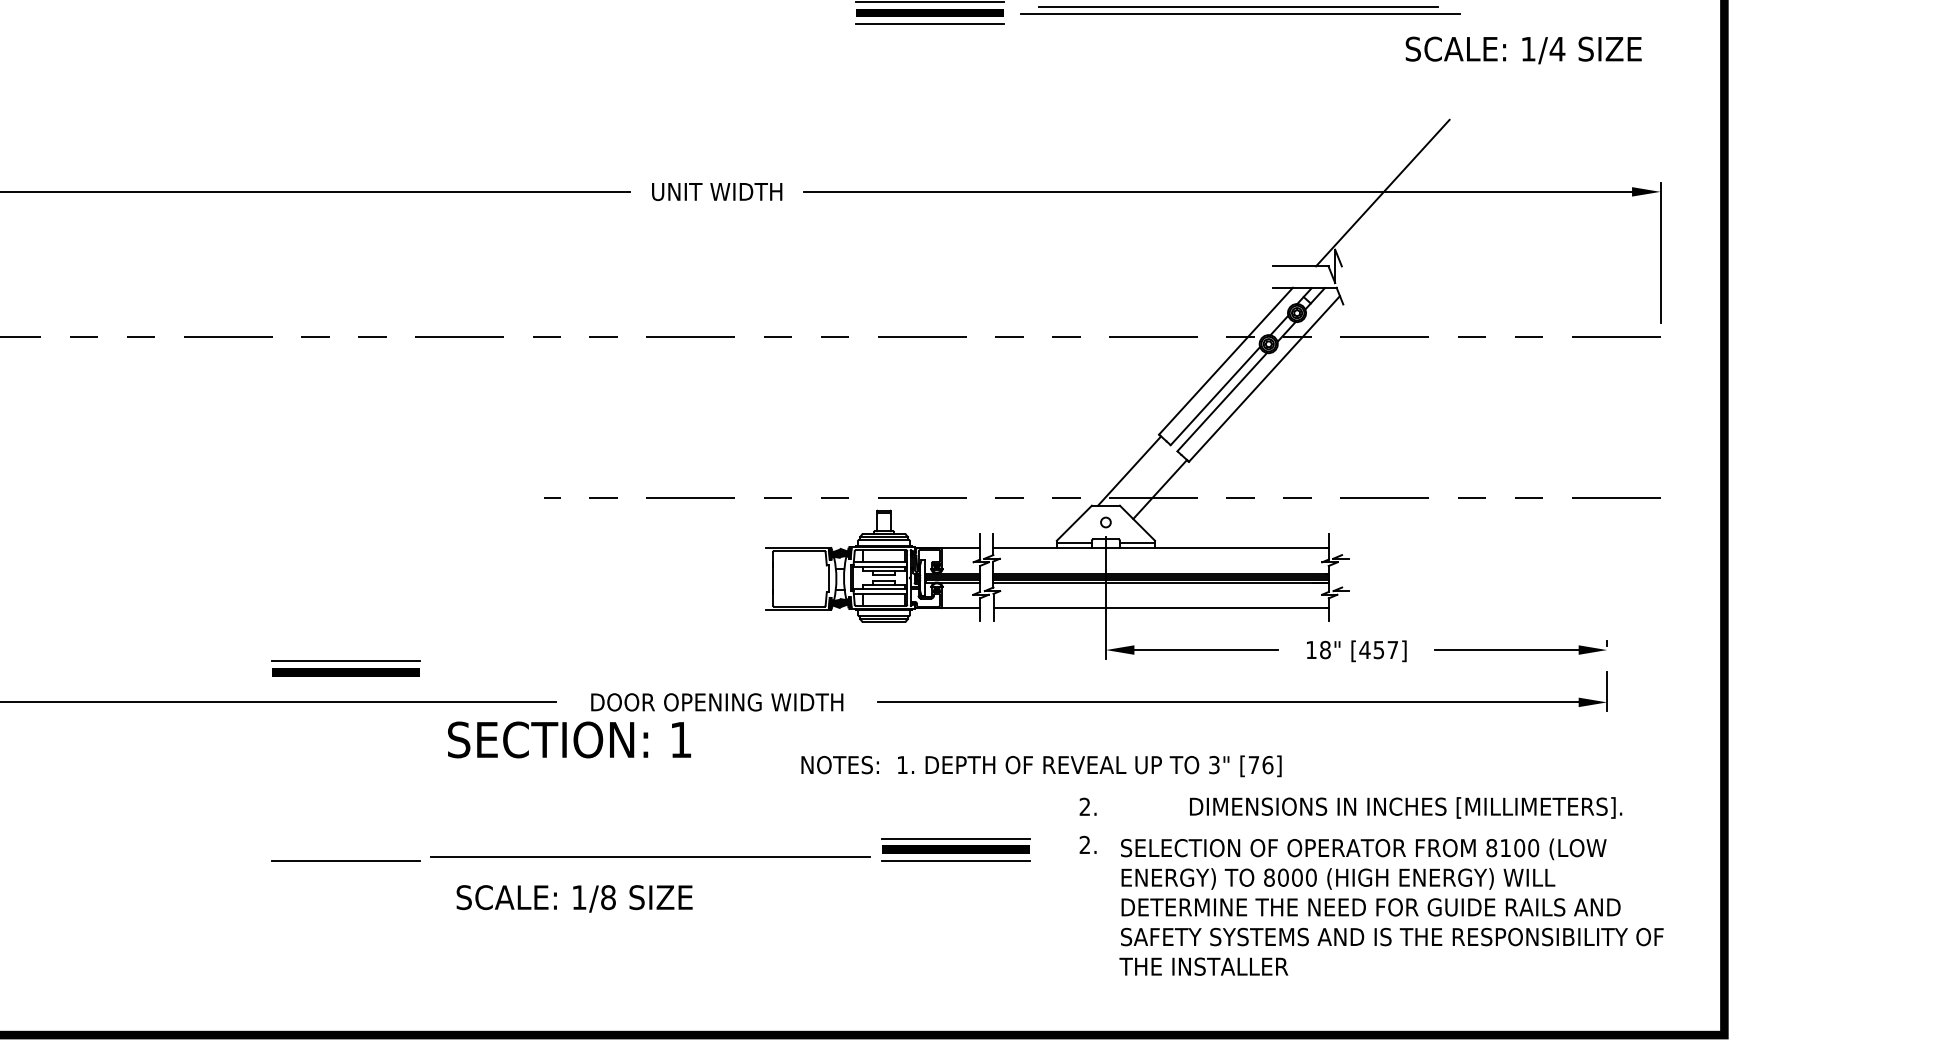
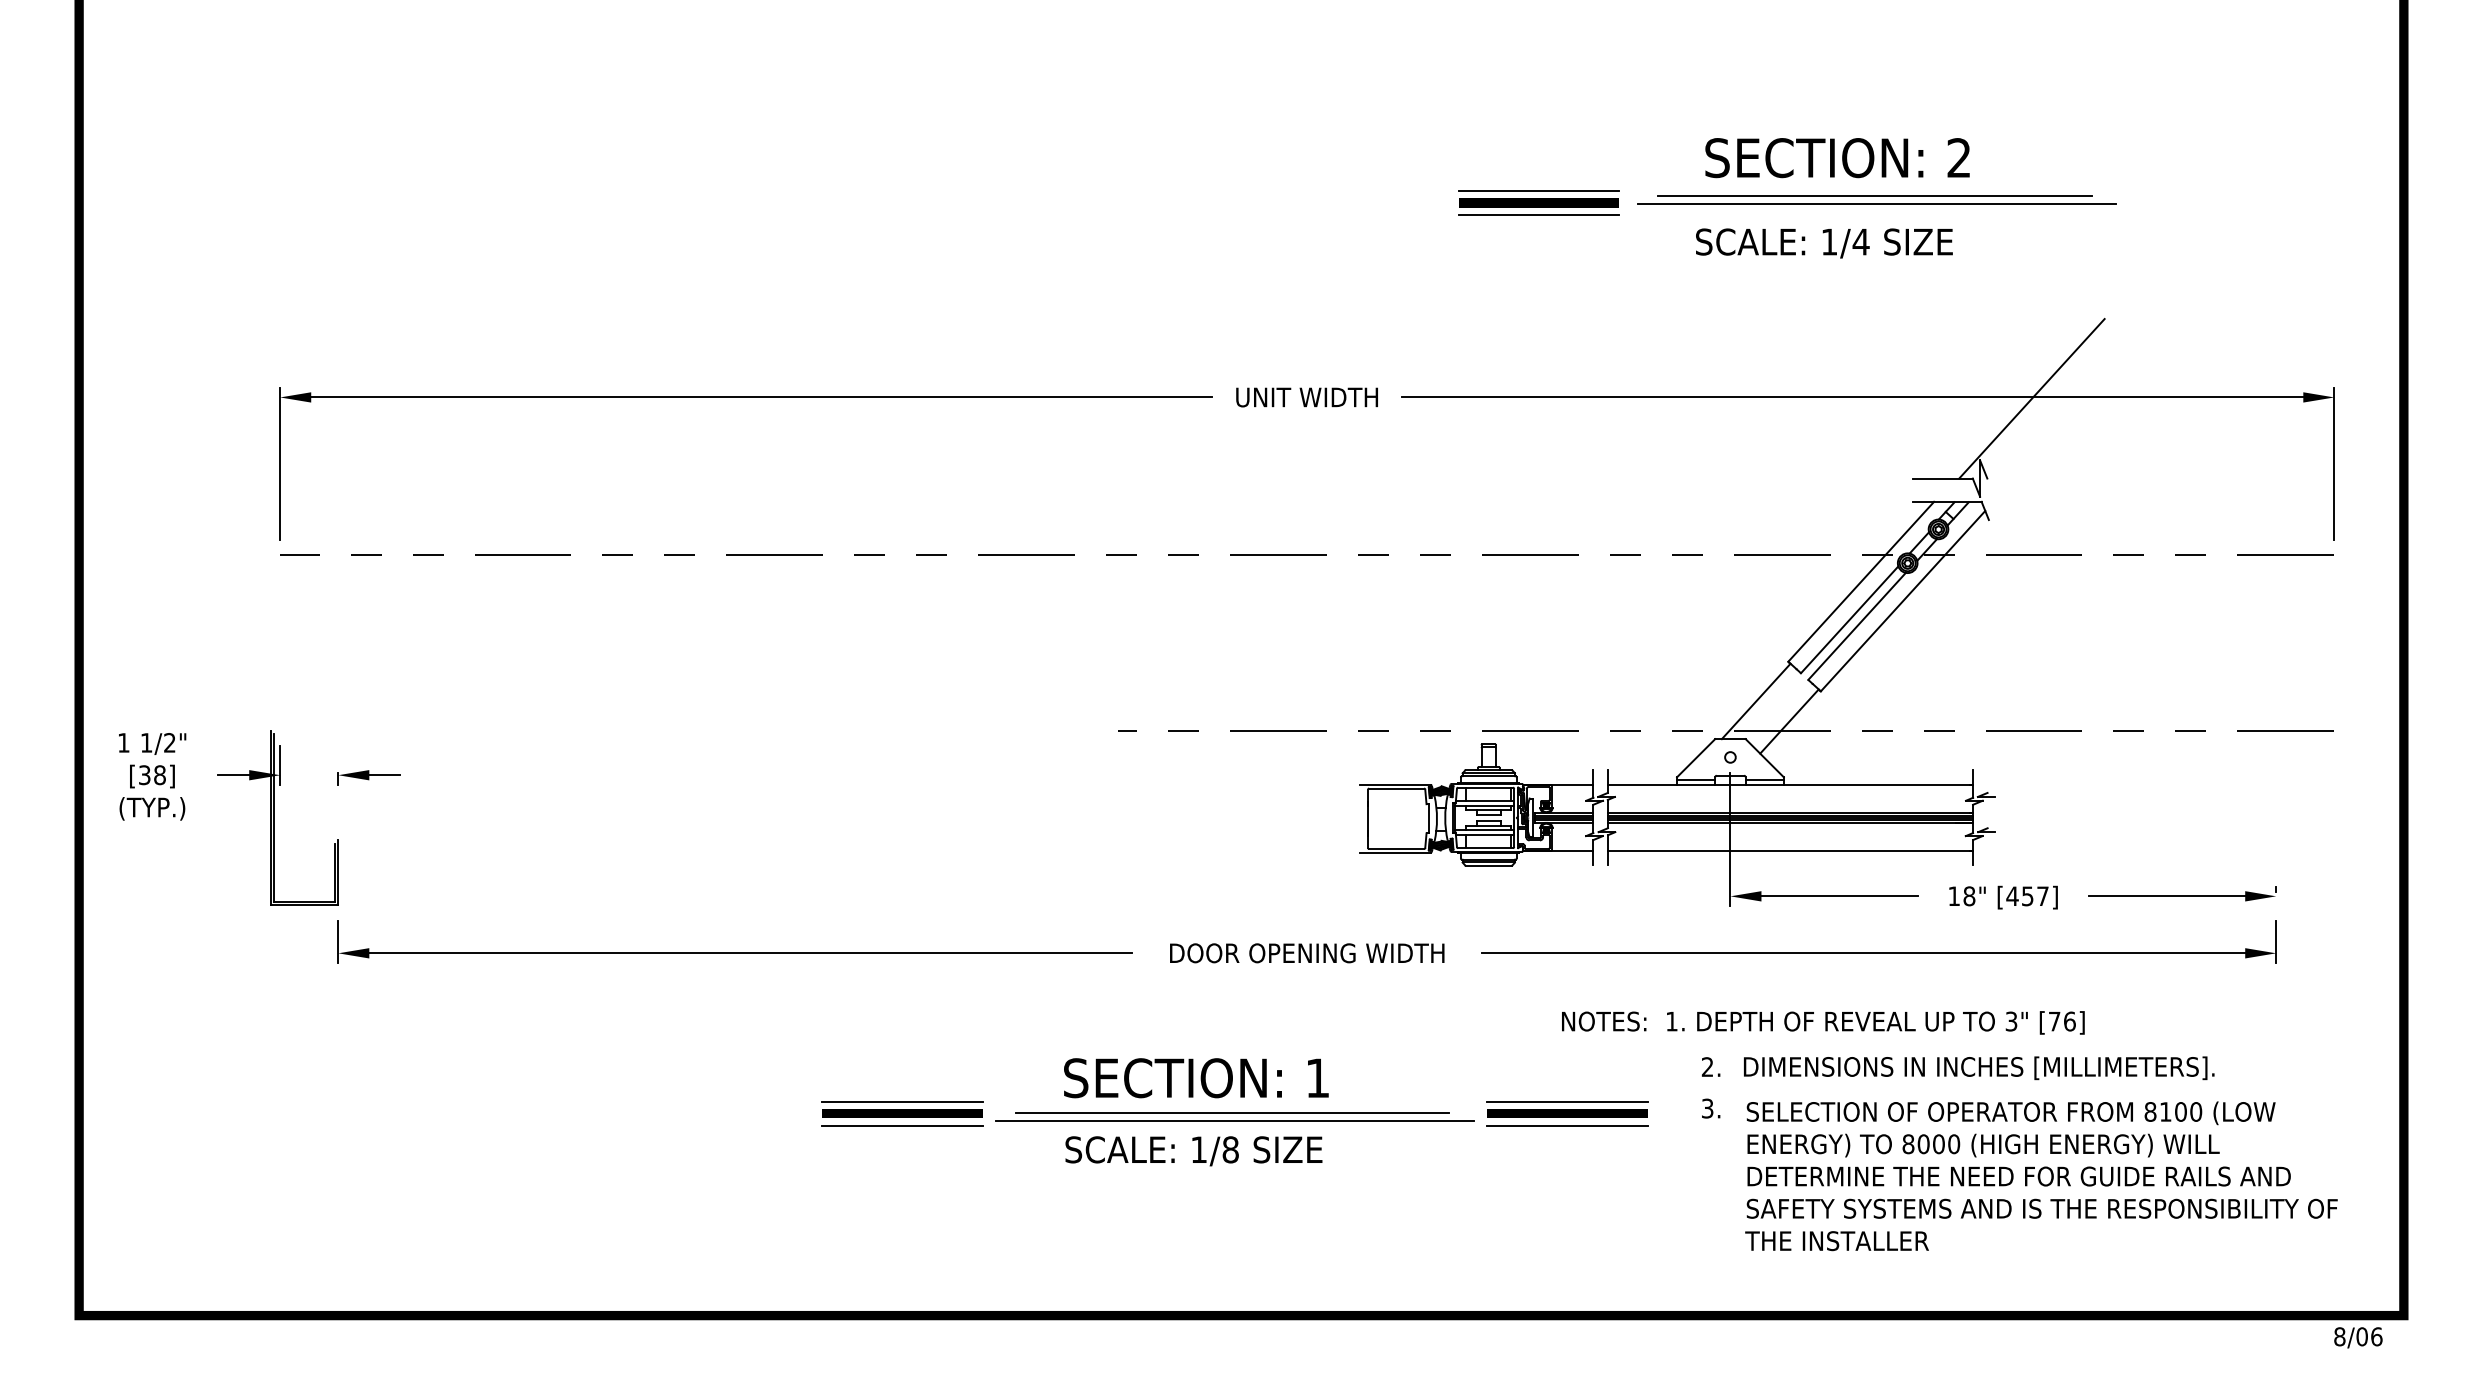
text: (1523, 50) -> (1824, 243), moved
part: (345, 668) -> (902, 1109), moved
text: (569, 740) -> (1196, 1078), moved
text: (1041, 765) -> (1823, 1022), moved
text: (1406, 808) -> (1979, 1068), moved
text: (1084, 844) -> (1707, 1108), 2. -> 3.
line: (648, 848) -> (1232, 1112), added
text: (574, 899) -> (1193, 1151), moved

